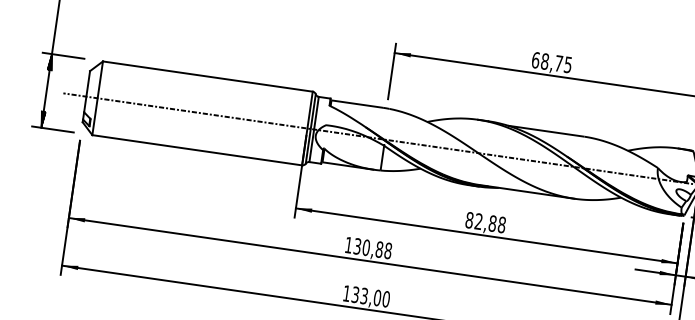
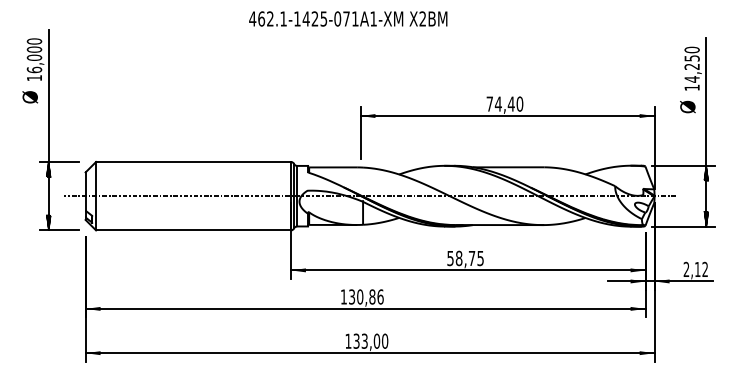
text: (551, 61) -> (504, 103), 68,75 -> 74,40
text: (485, 222) -> (465, 258), 82,88 -> 58,75
text: (388, 250) -> (380, 296), 130,88 -> 130,86

